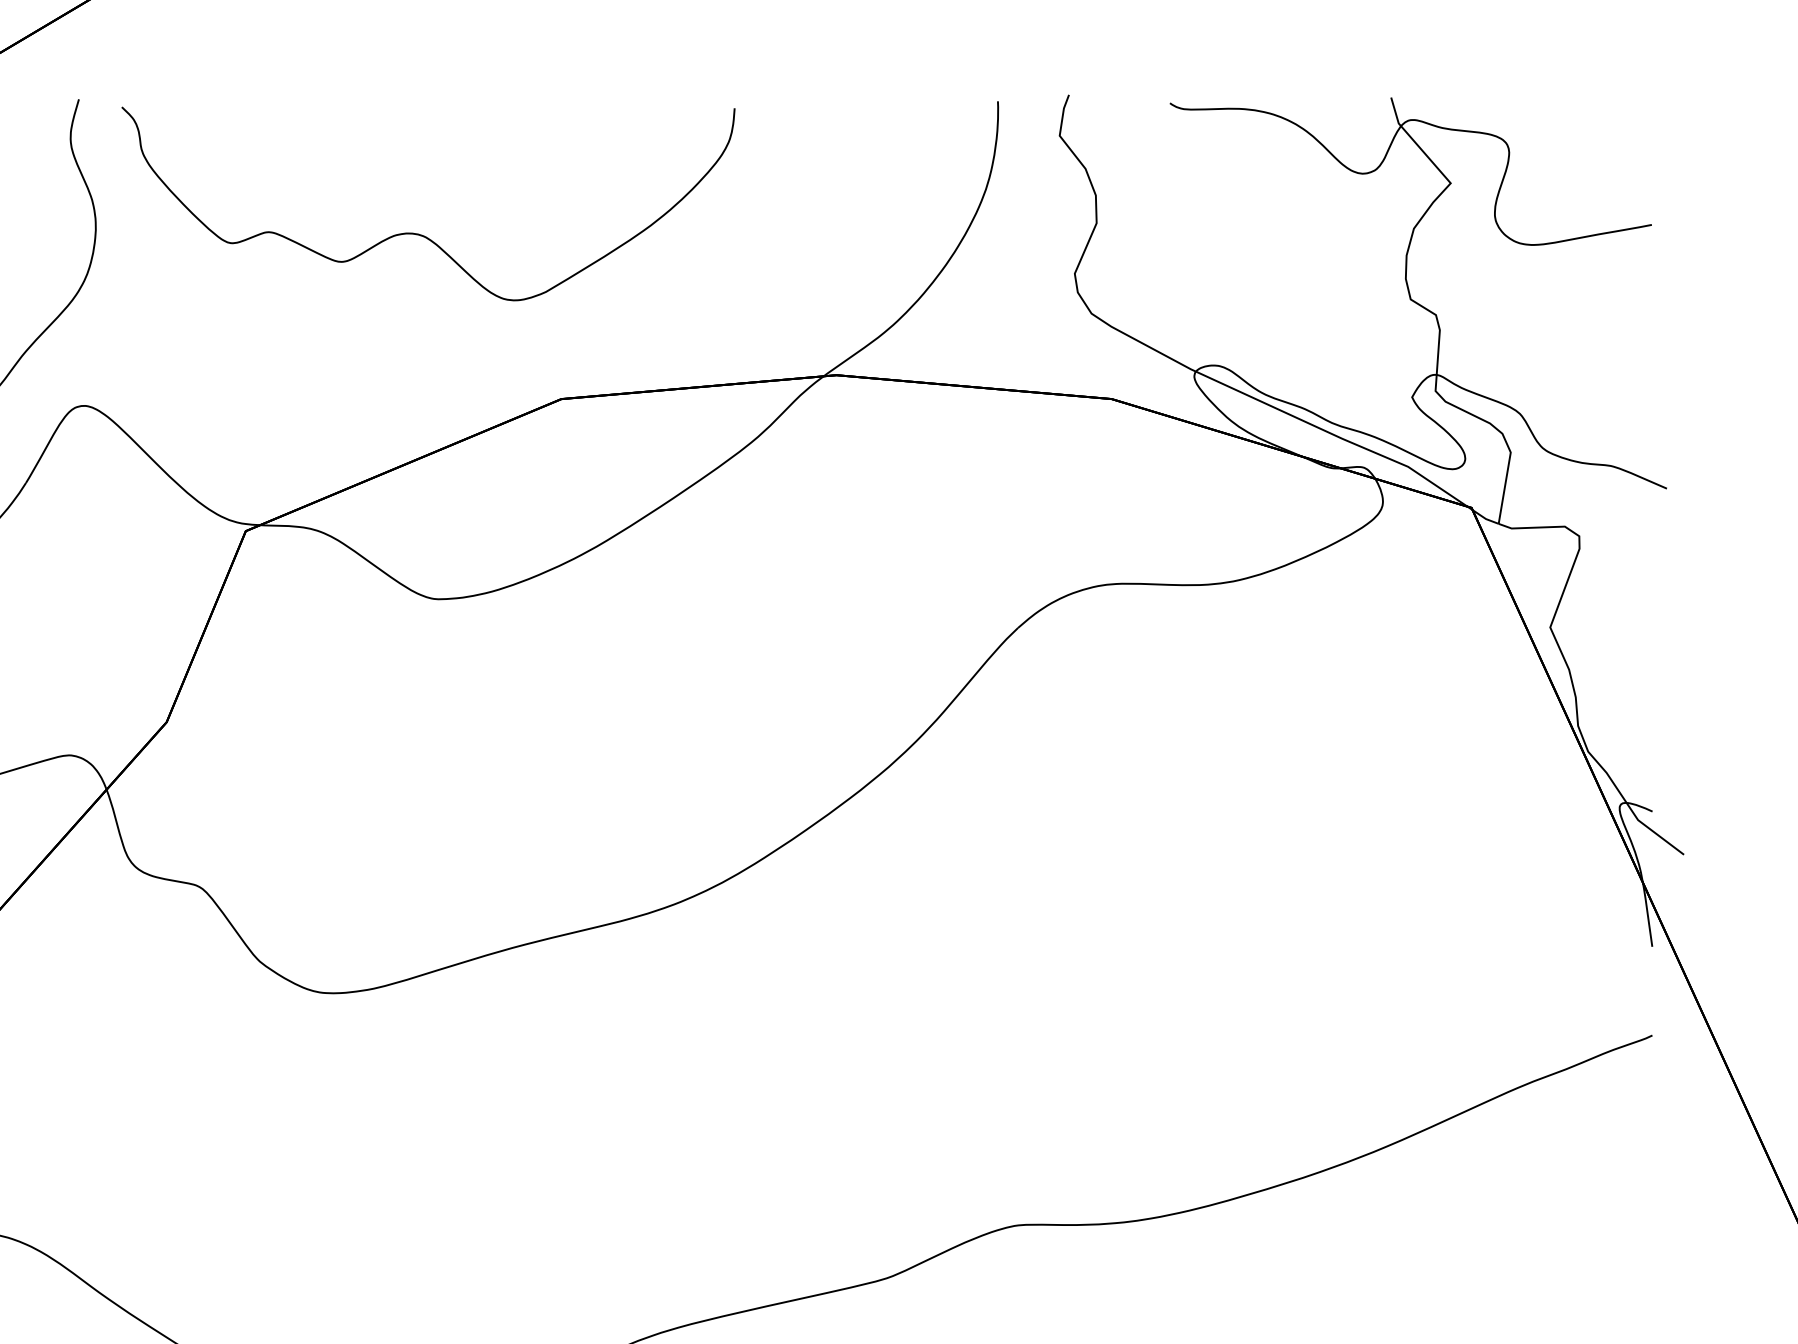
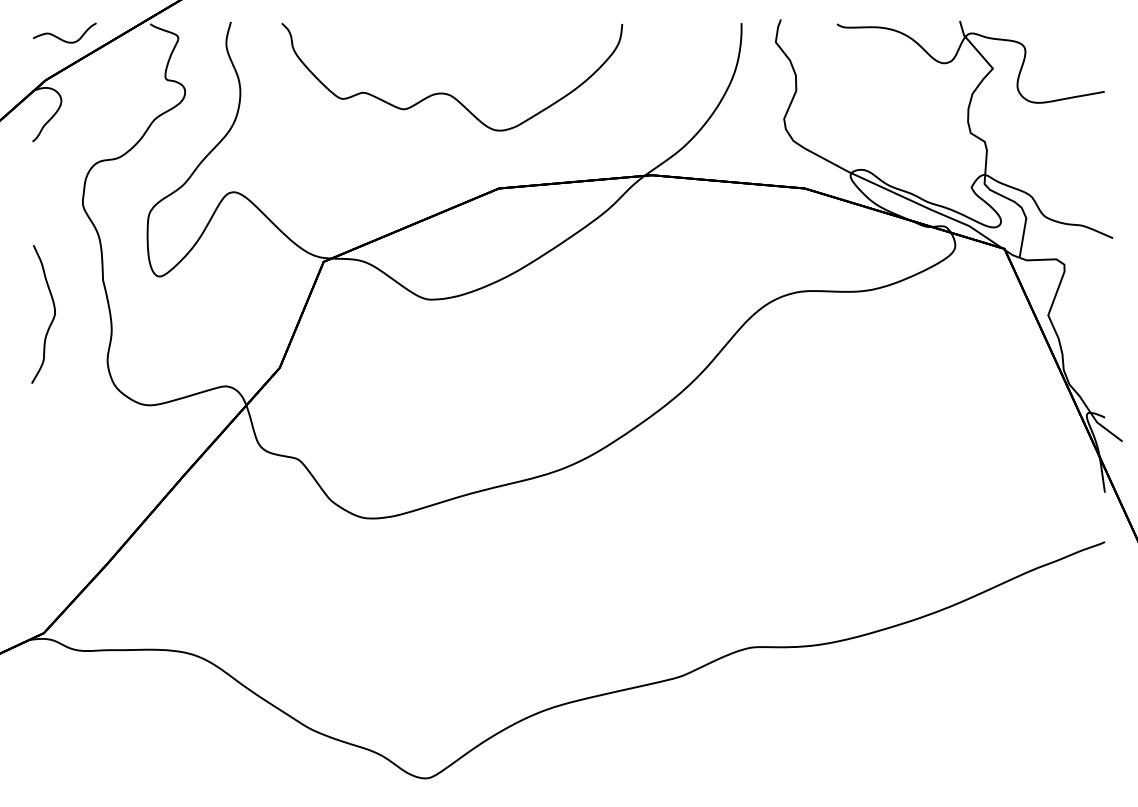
curve: (421, 233) -> (448, 93), moved

